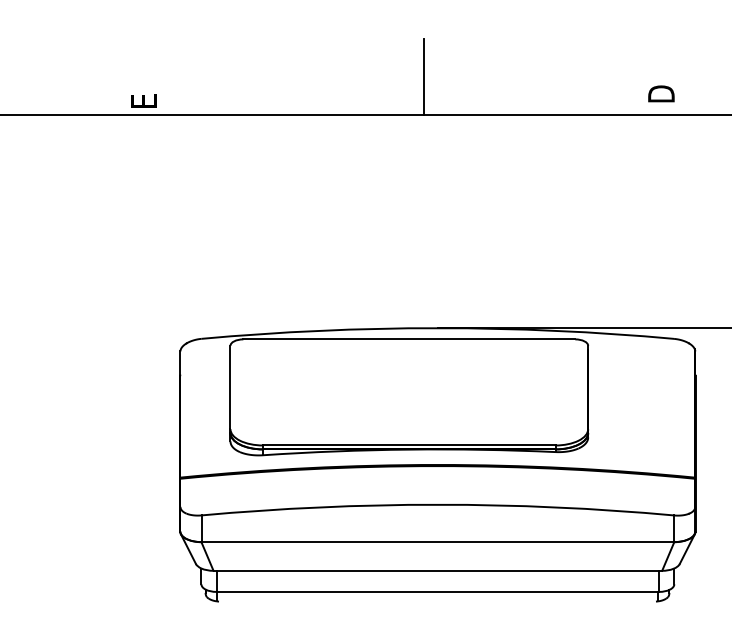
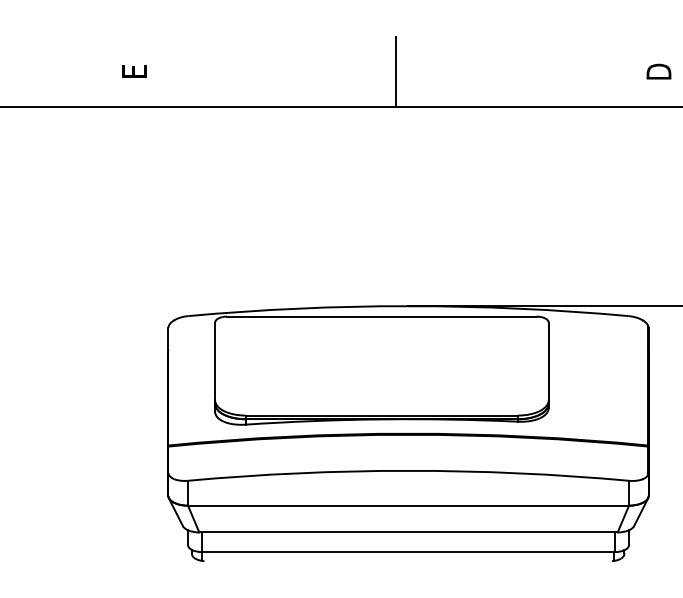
text: (660, 93) -> (658, 71), moved
text: (144, 101) -> (134, 71), moved

